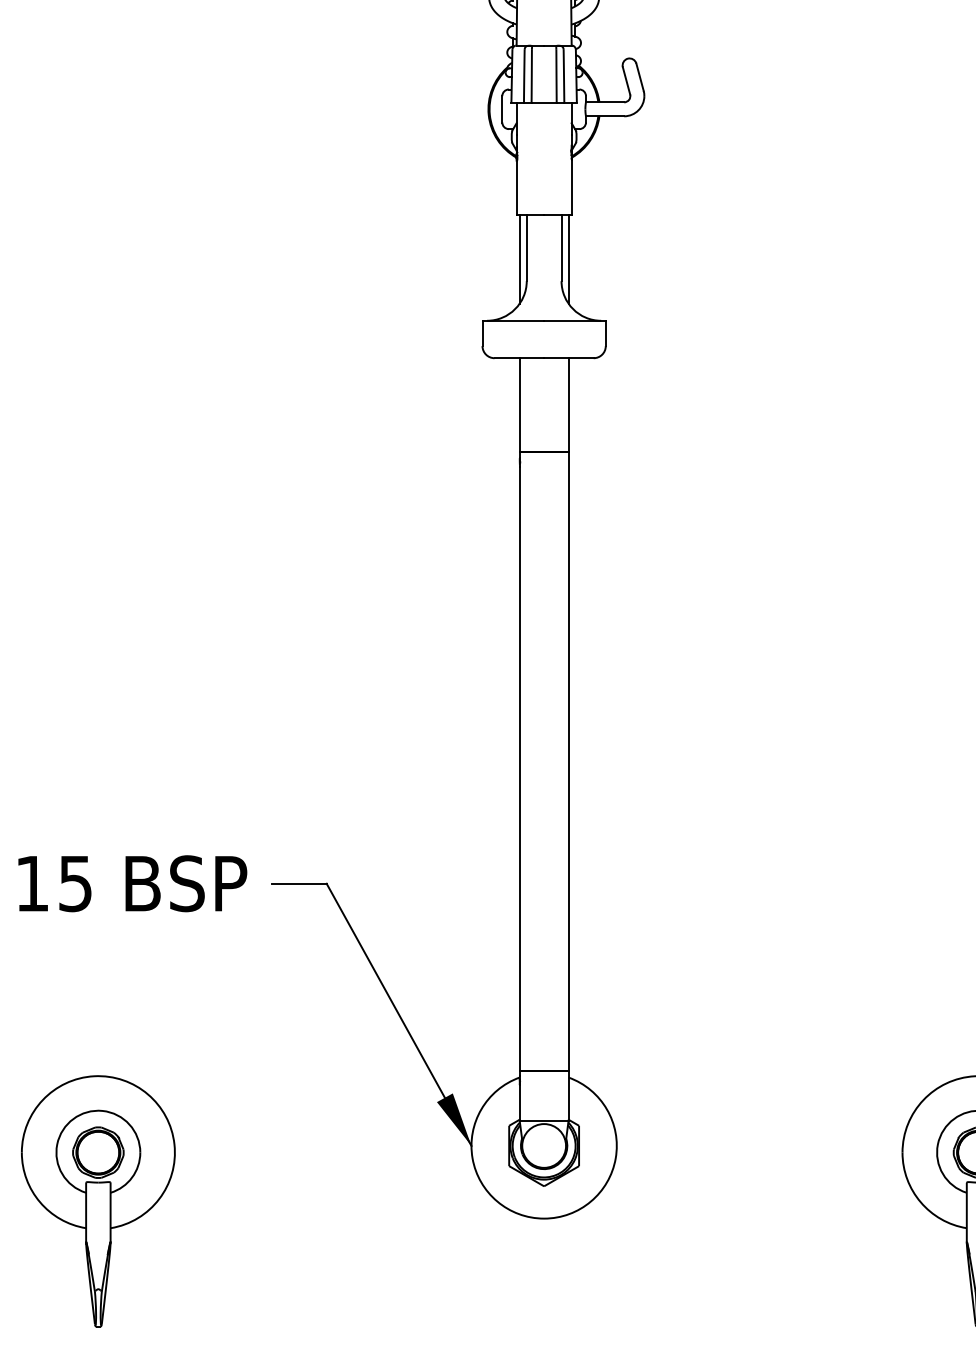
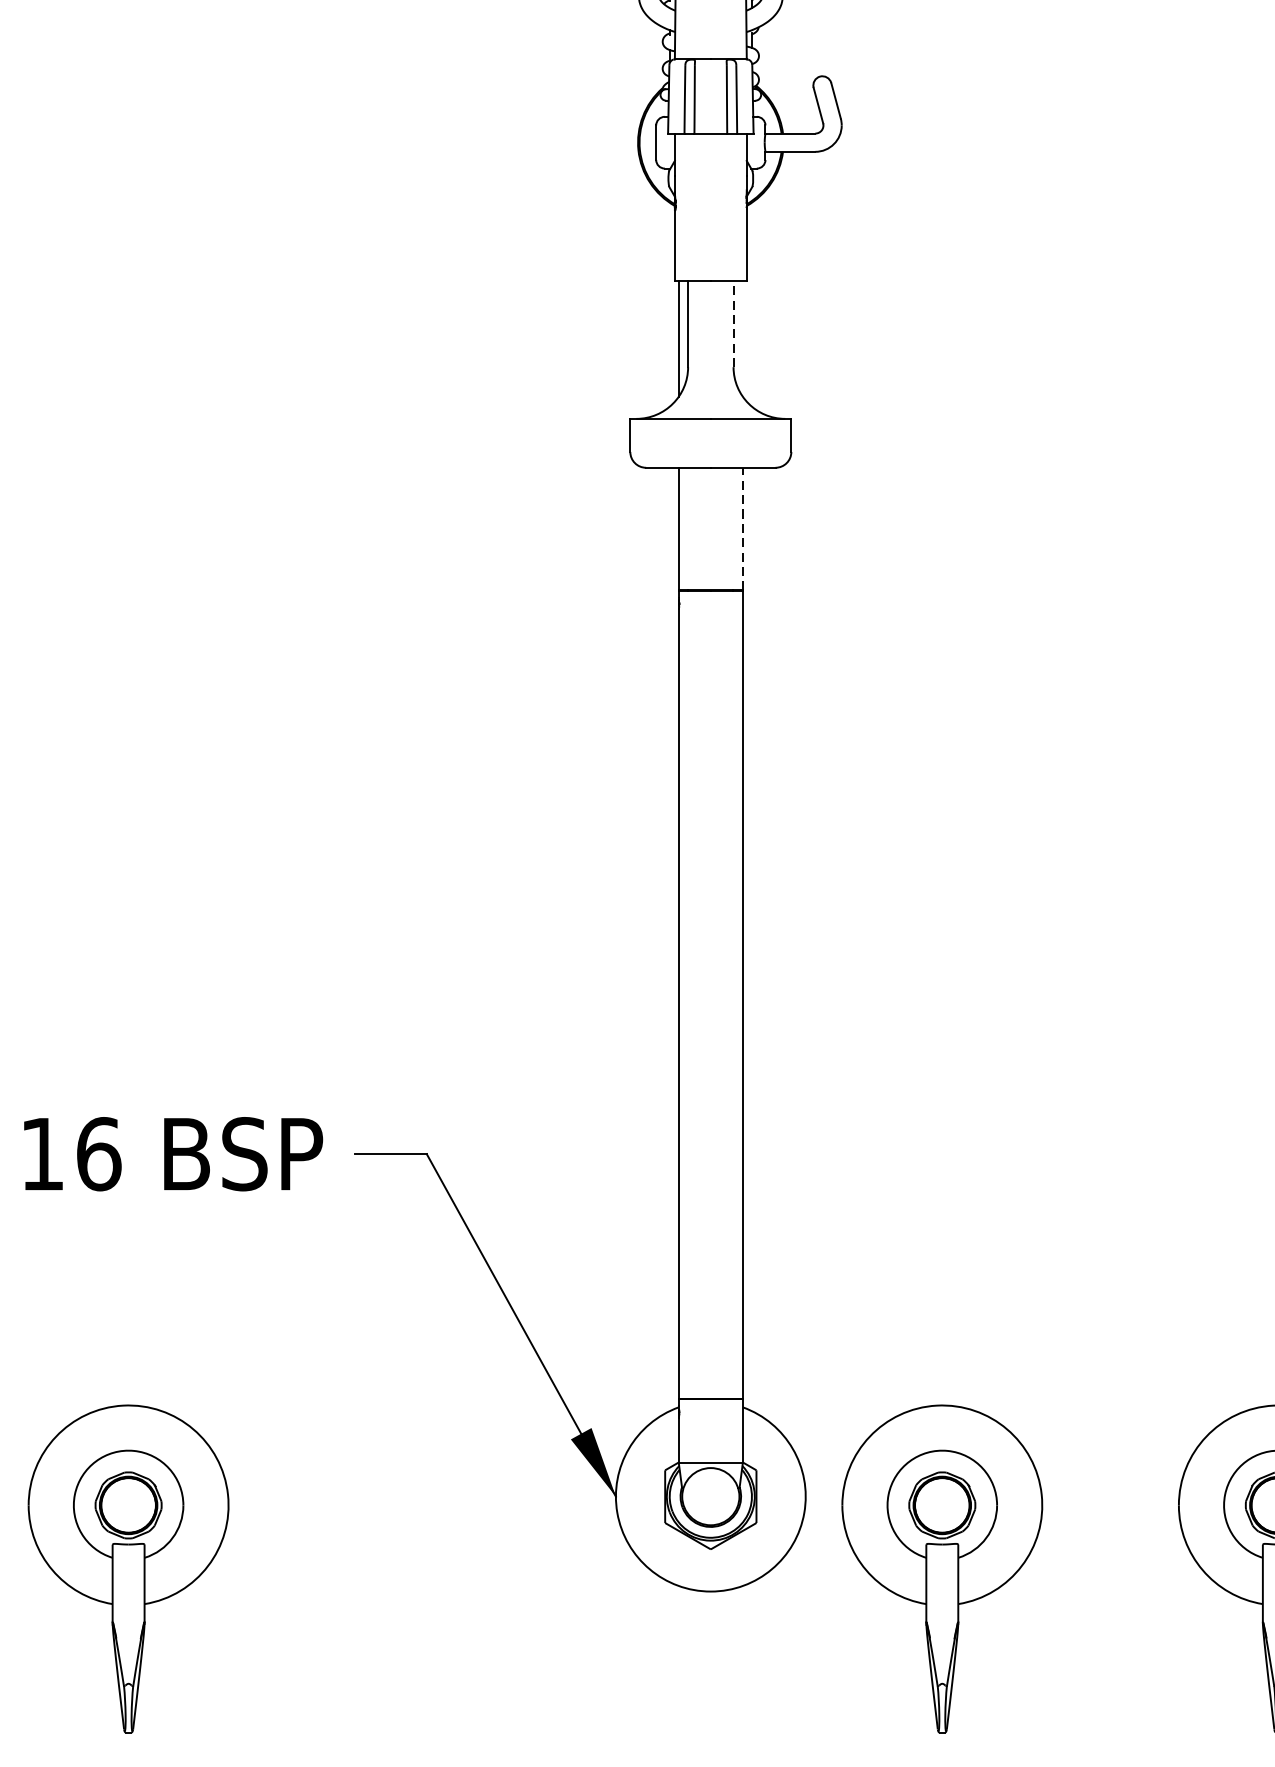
line: (561, 247) -> (733, 323), solid -> dashed
line: (568, 259) -> (742, 338), removed
line: (568, 405) -> (742, 529), solid -> dashed
text: (76, 883) -> (100, 1153), 15 -> 16
part: (721, 1201) -> (942, 1569), added

